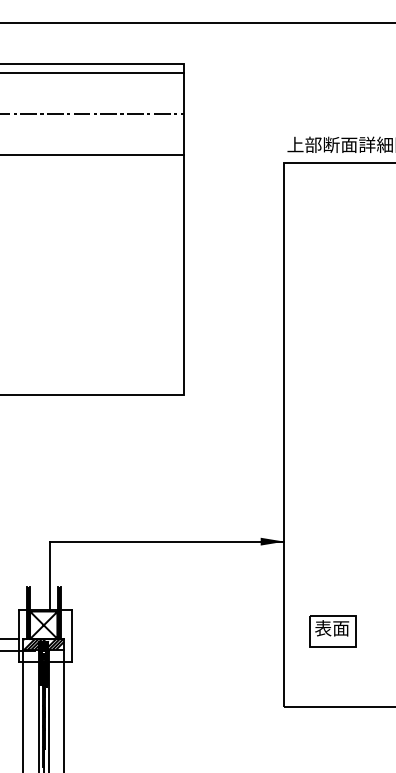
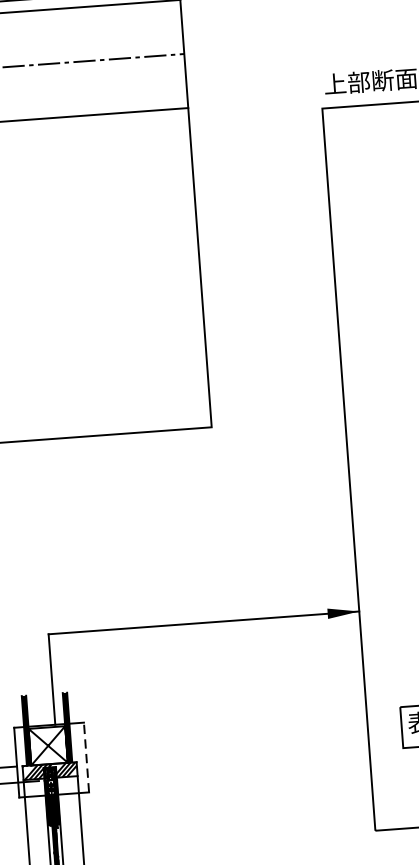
line: (71, 635) -> (85, 756), solid -> dashed

